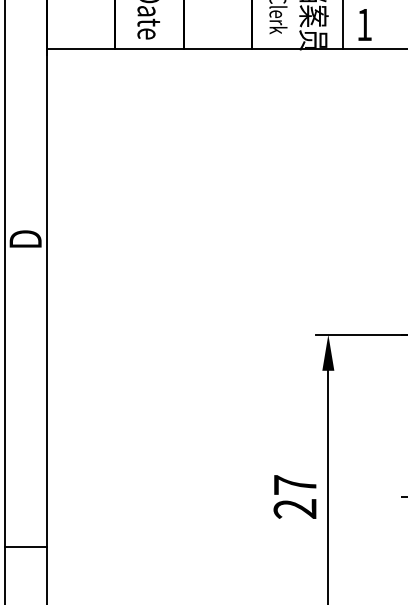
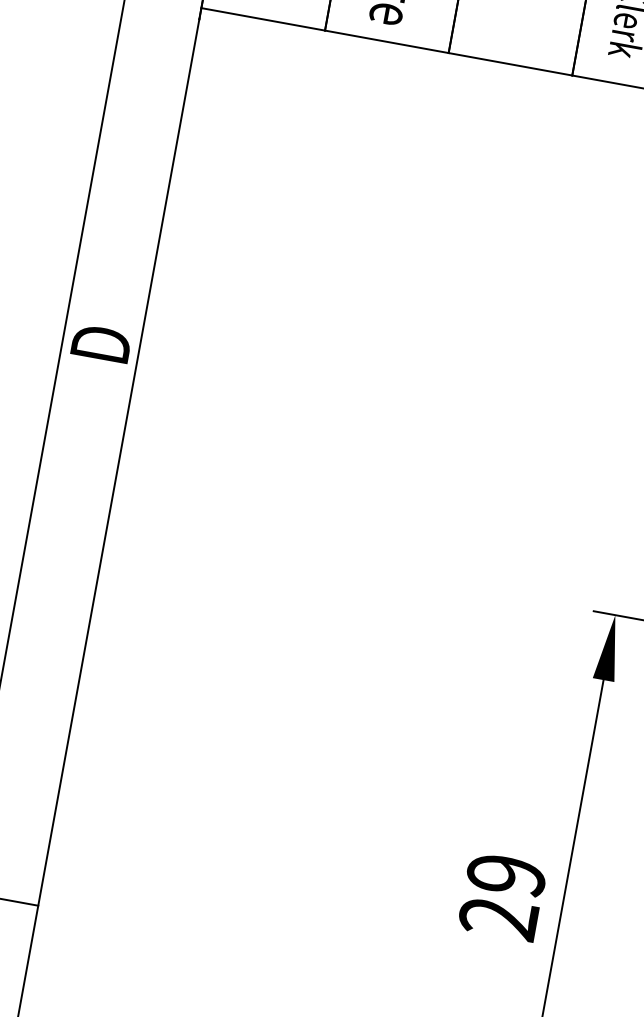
text: (294, 484) -> (505, 873), 27 -> 29

